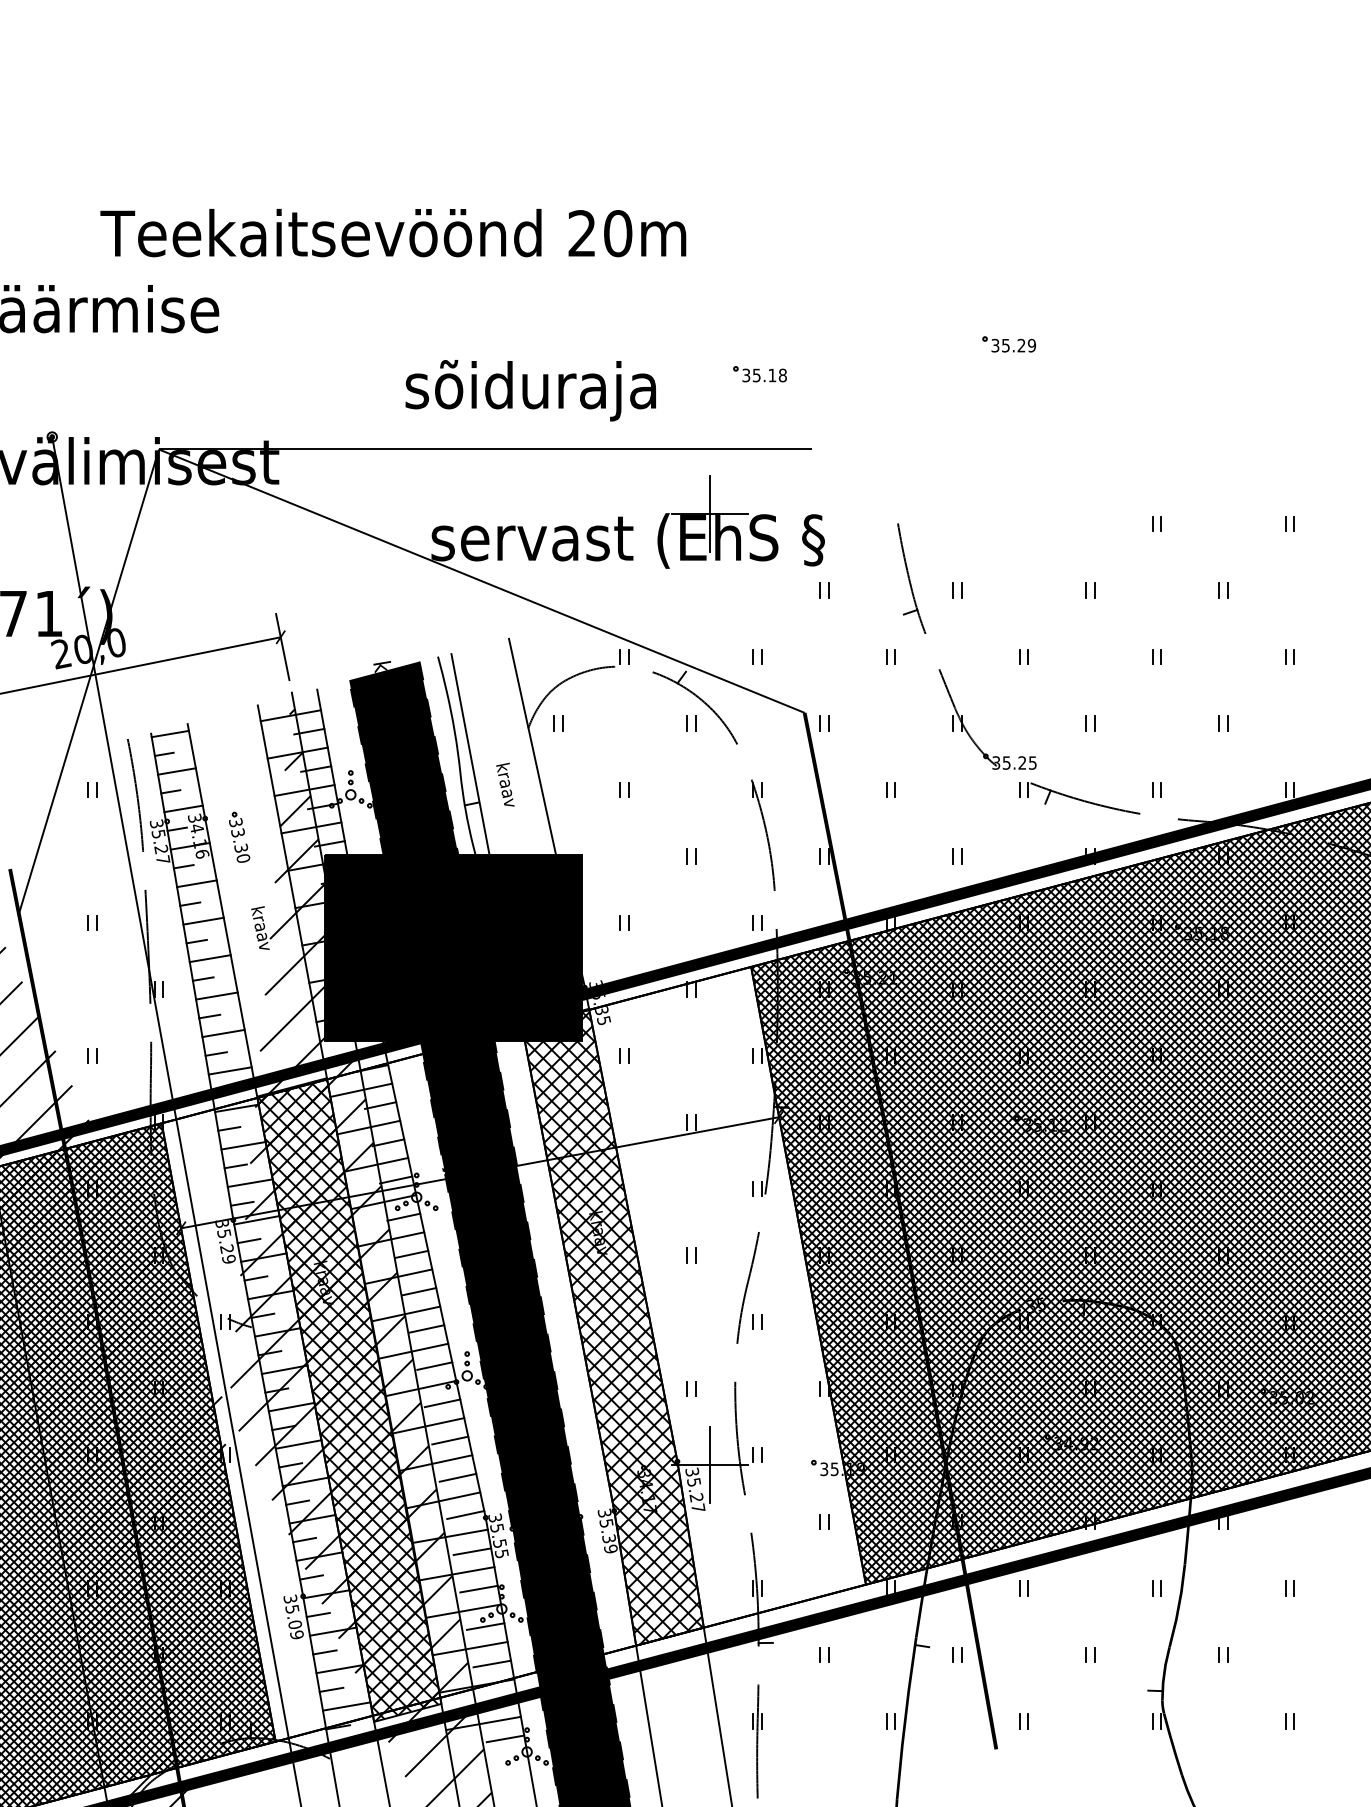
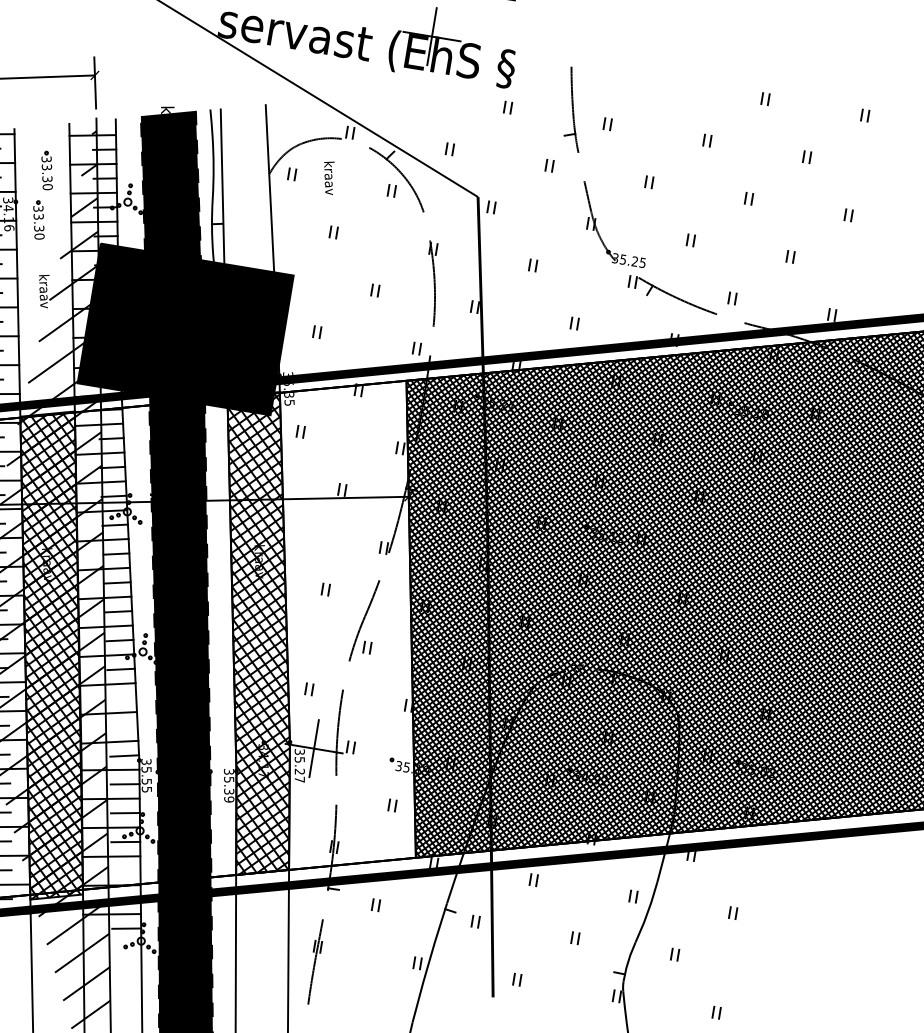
part: (239, 770) -> (47, 170), added
text: (505, 784) -> (328, 177), moved
line: (450, 1440) -> (122, 698), removed
line: (457, 1477) -> (123, 726), removed
line: (492, 1663) -> (126, 870), removed

